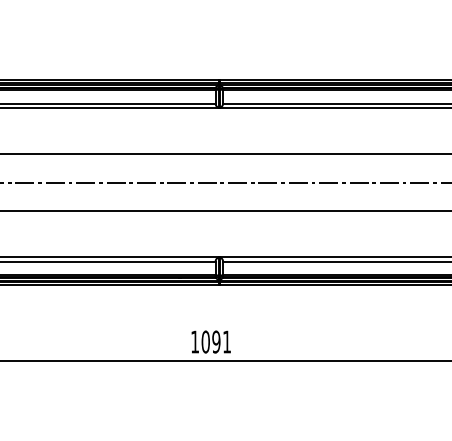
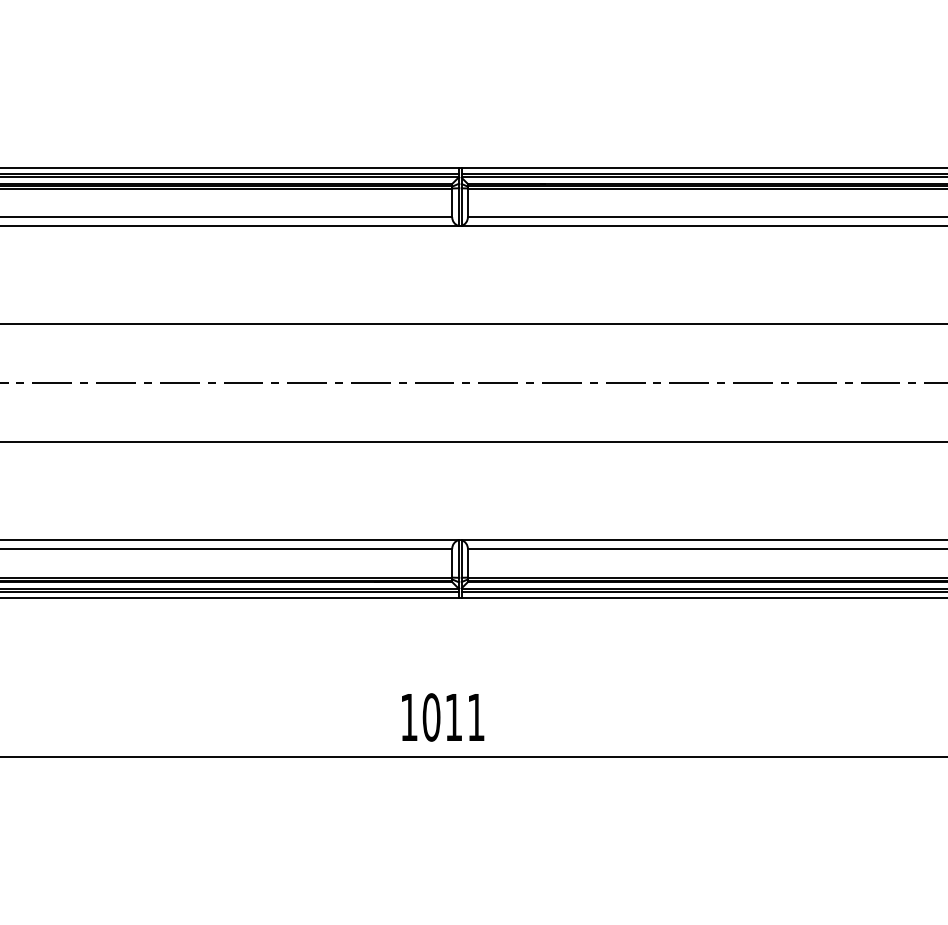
text: (216, 341) -> (454, 716), 1091 -> 1011

